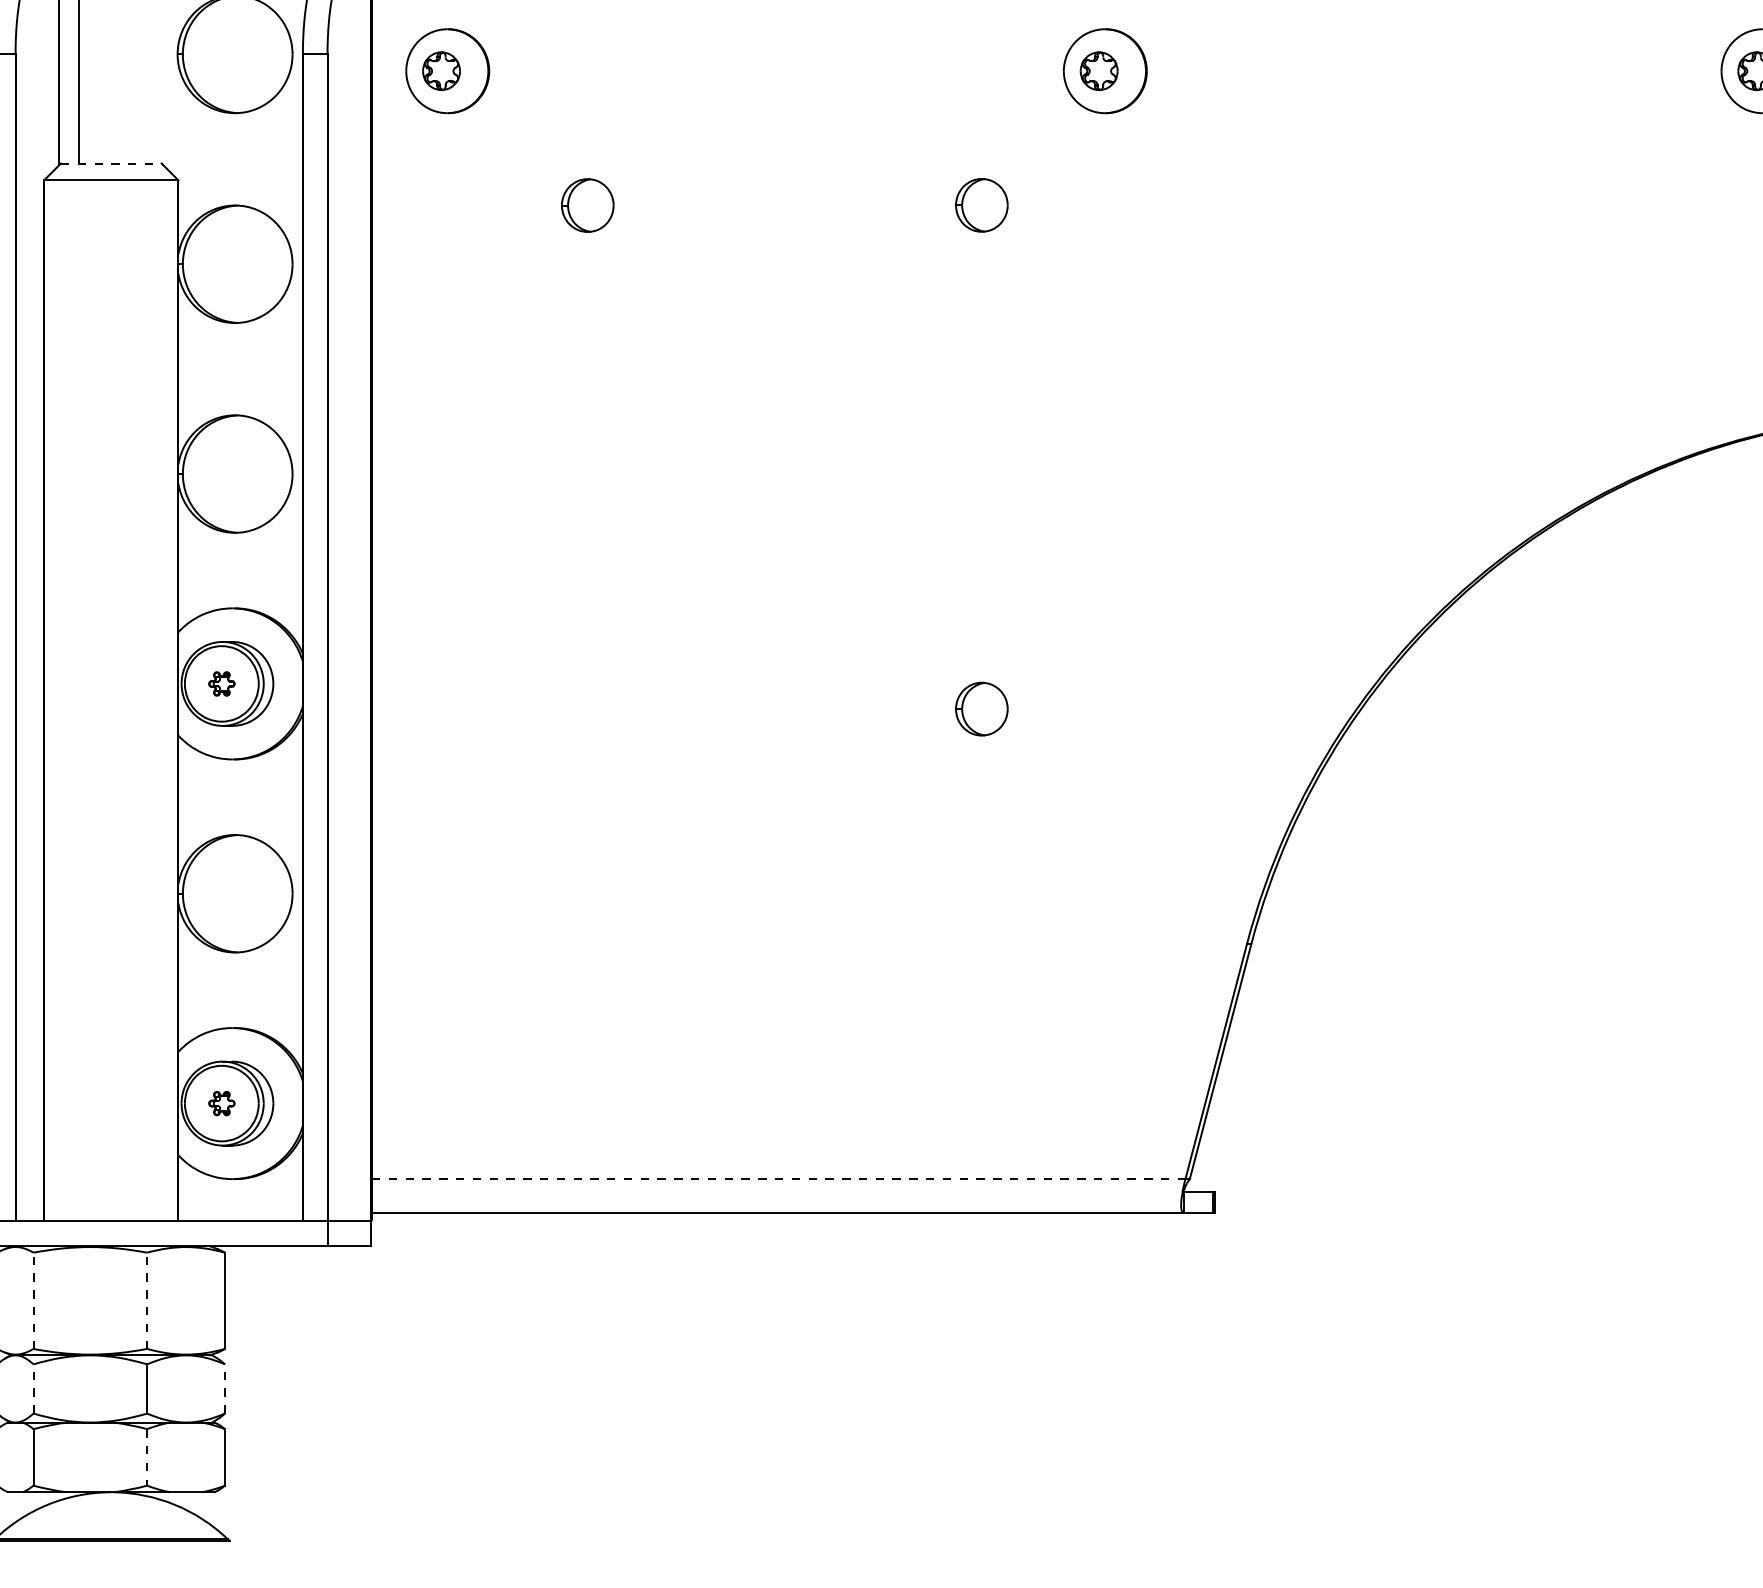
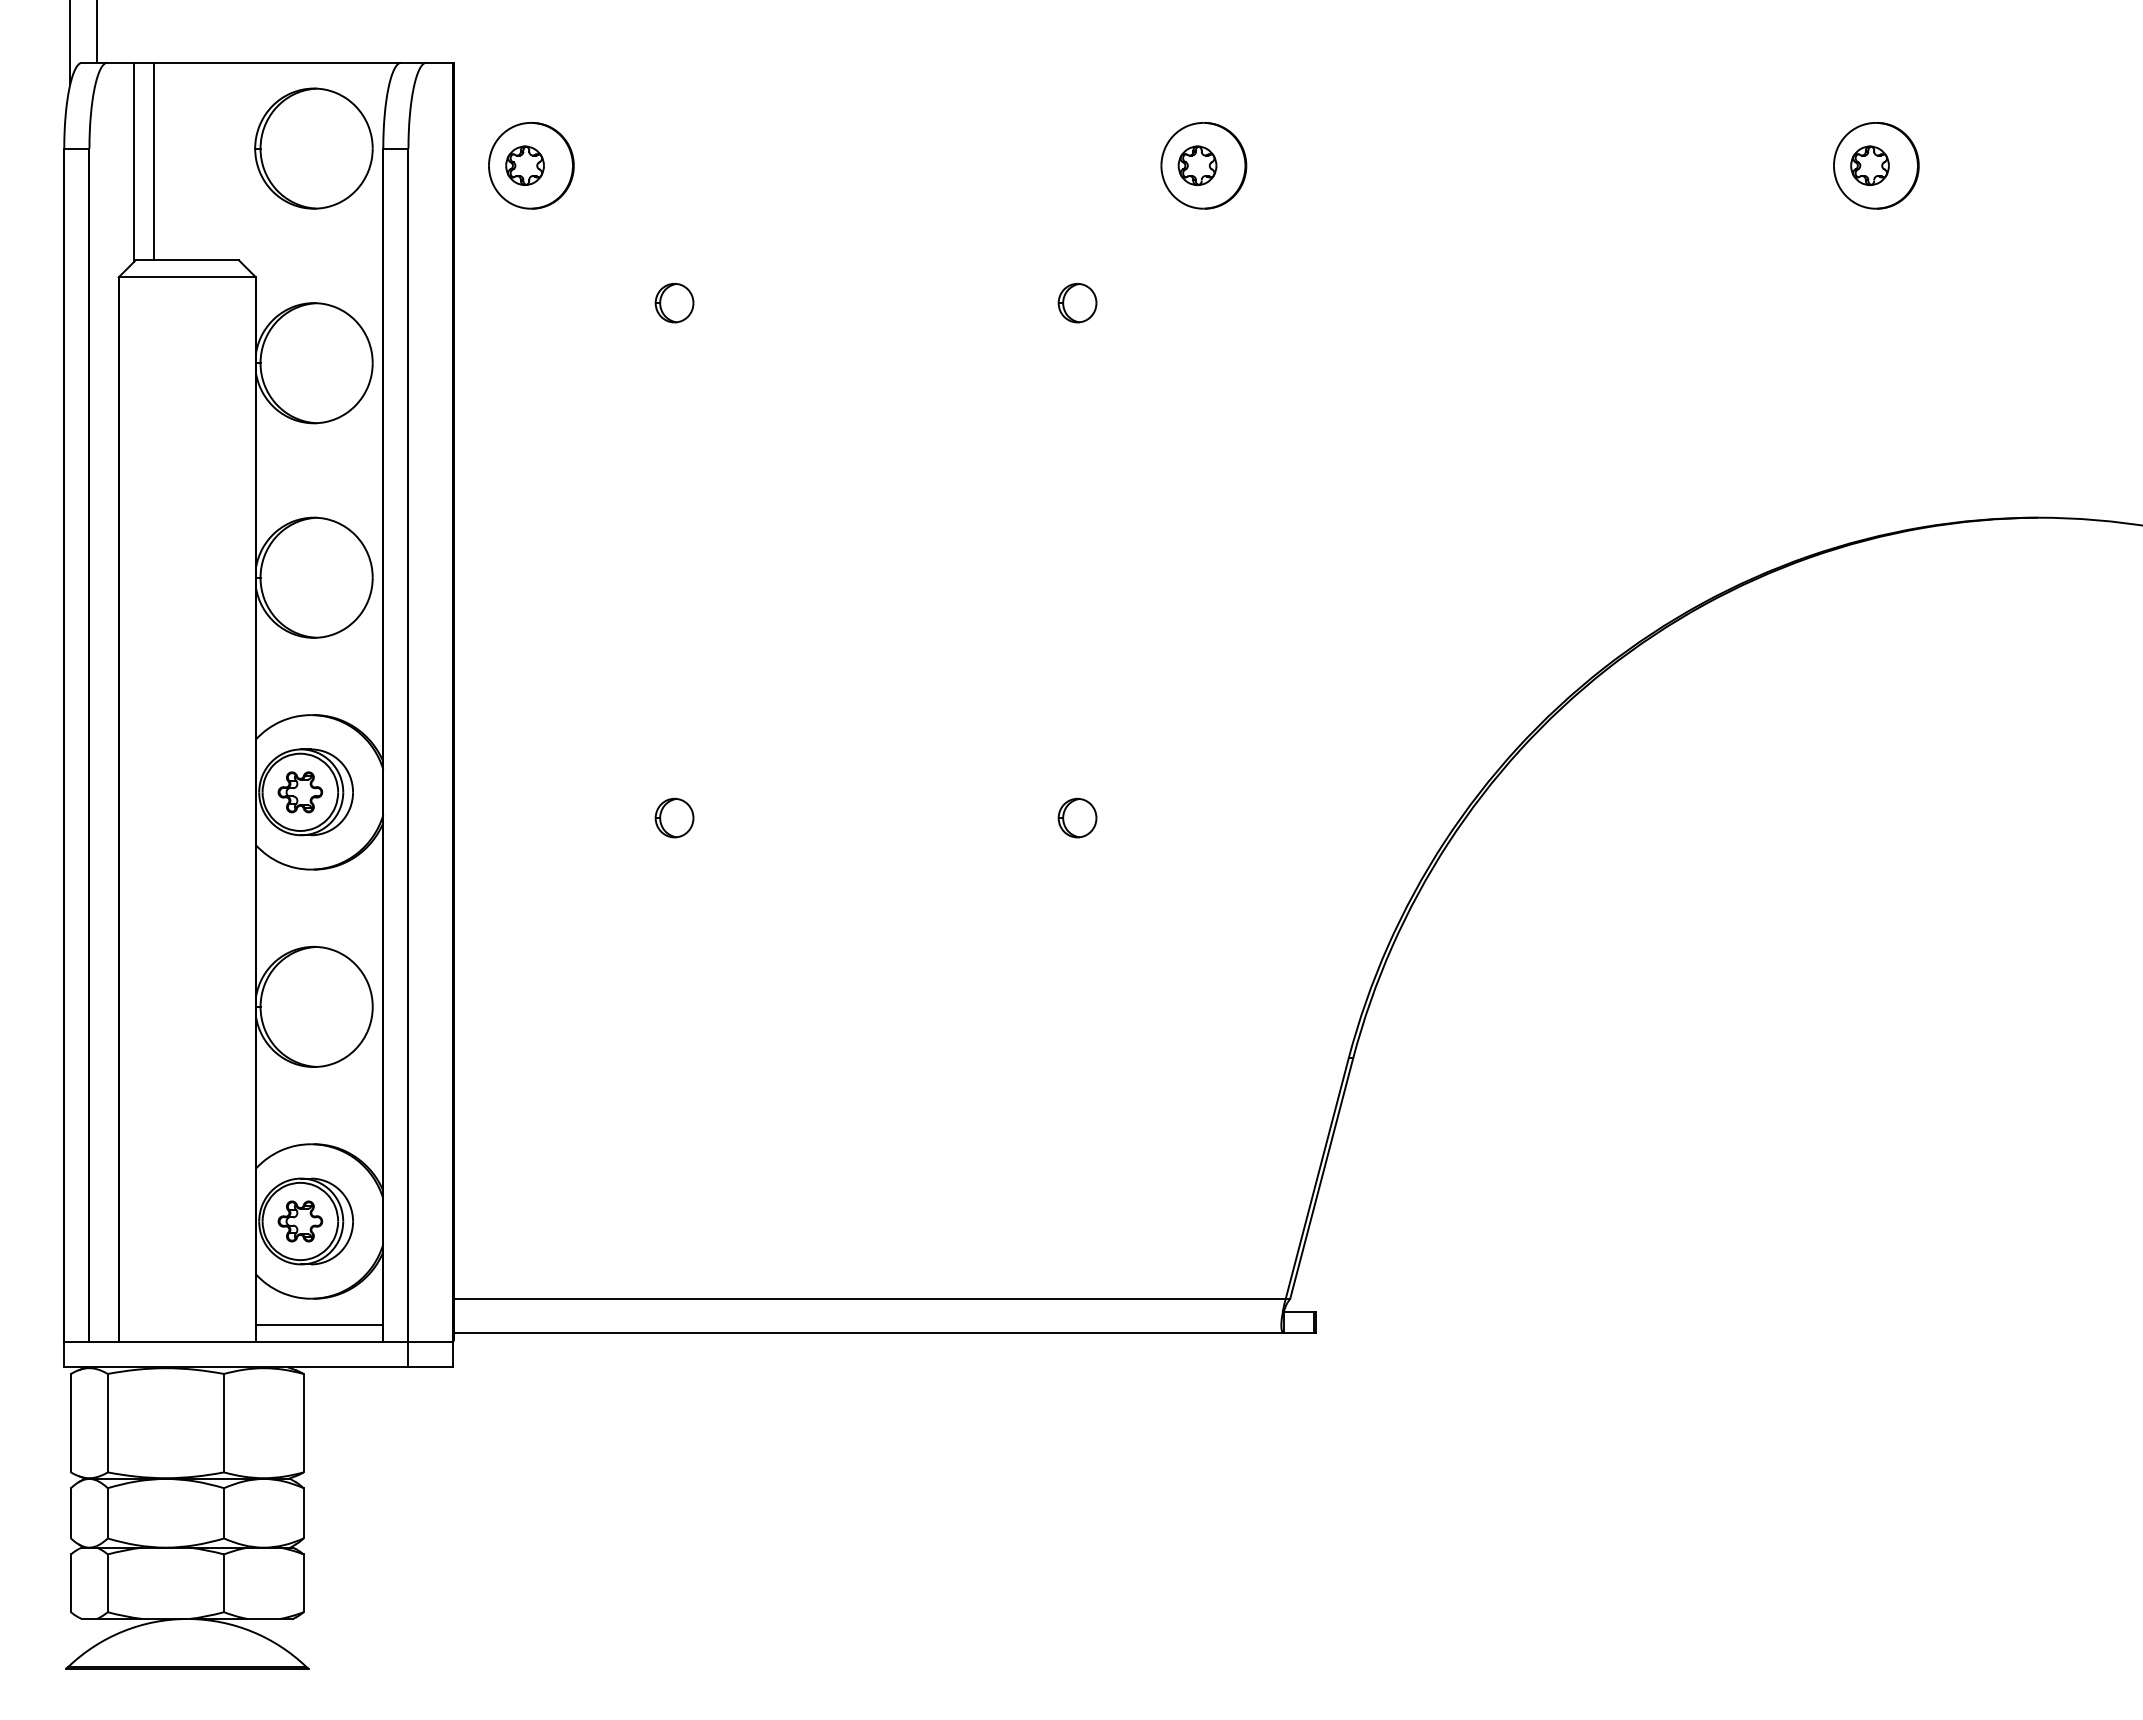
line: (111, 163) -> (187, 260), dashed -> solid
part: (587, 204) -> (674, 302), size x0.71
part: (981, 205) -> (1077, 303), size x0.71
part: (221, 684) -> (300, 792), size x1.67
part: (587, 708) -> (674, 817), added
part: (981, 708) -> (1077, 817), size x0.71
part: (221, 1103) -> (300, 1221), size x1.67
line: (778, 1178) -> (869, 1298), dashed -> solid
line: (240, 1204) -> (319, 1324), added
line: (33, 1300) -> (107, 1422), dashed -> solid
line: (147, 1300) -> (224, 1422), dashed -> solid
line: (33, 1388) -> (107, 1512), dashed -> solid
line: (224, 1388) -> (303, 1512), dashed -> solid
line: (147, 1457) -> (224, 1583), dashed -> solid

